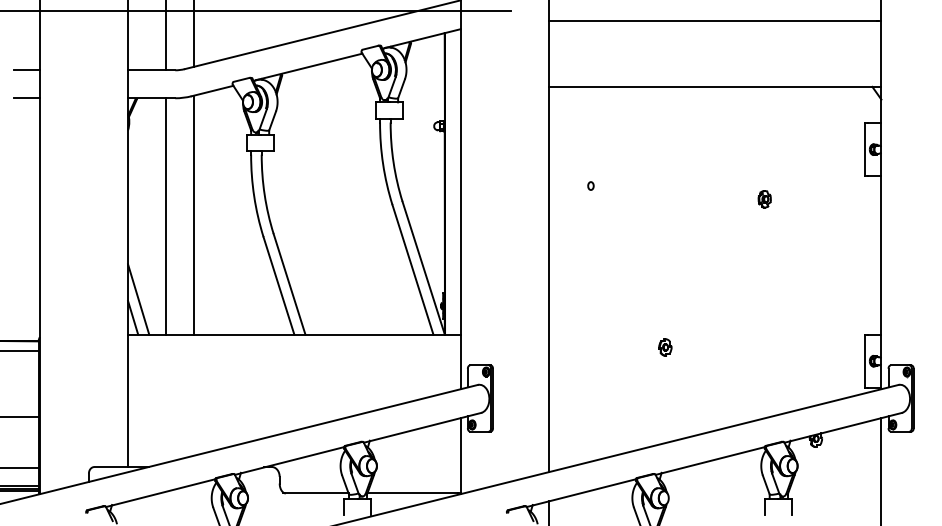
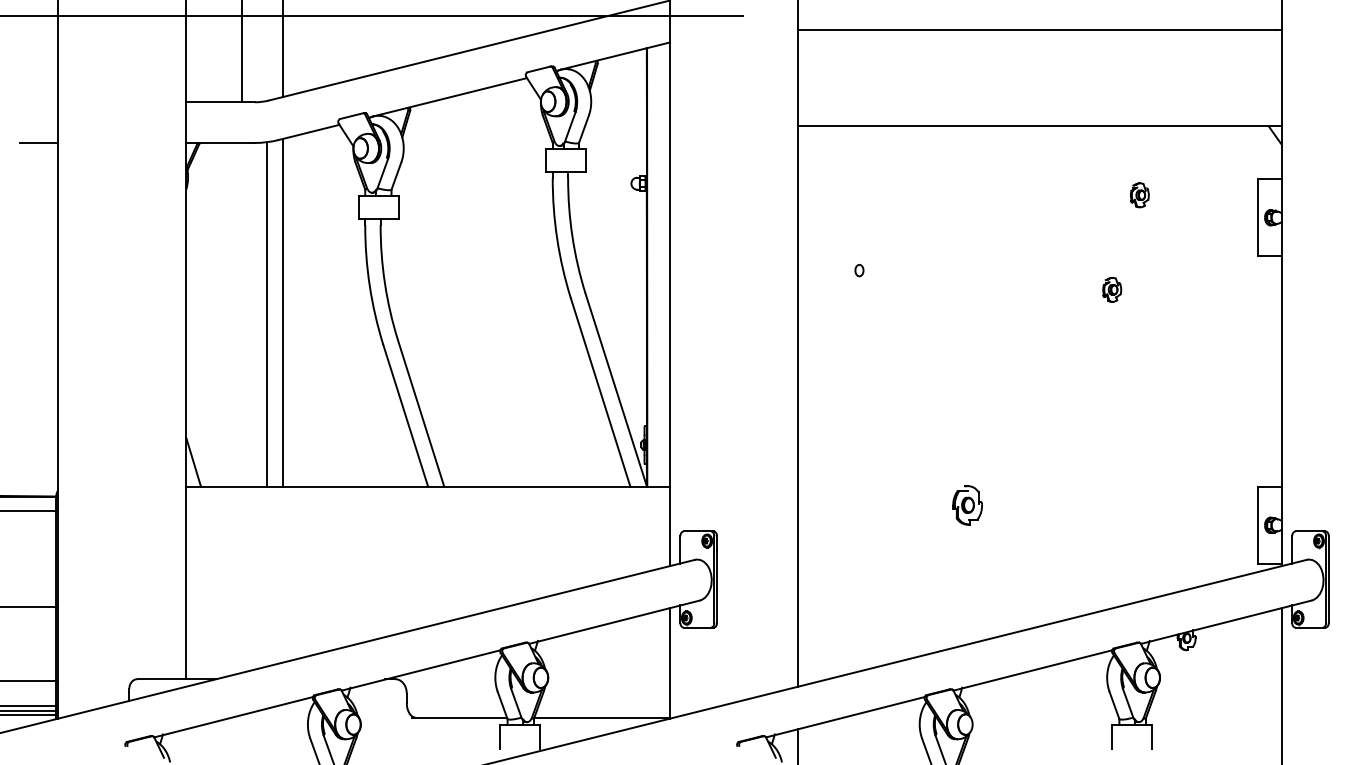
line: (26, 70) -> (38, 102), removed
part: (783, 134) -> (1139, 195), added
line: (166, 216) -> (266, 314), moved
line: (138, 299) -> (201, 435), removed
part: (665, 347) -> (967, 505), size x1.6

